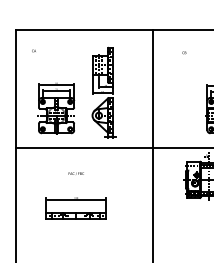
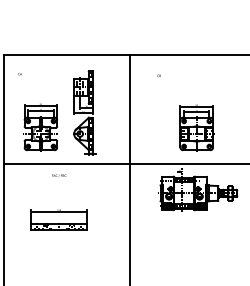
text: (76, 173) -> (59, 175), moved

